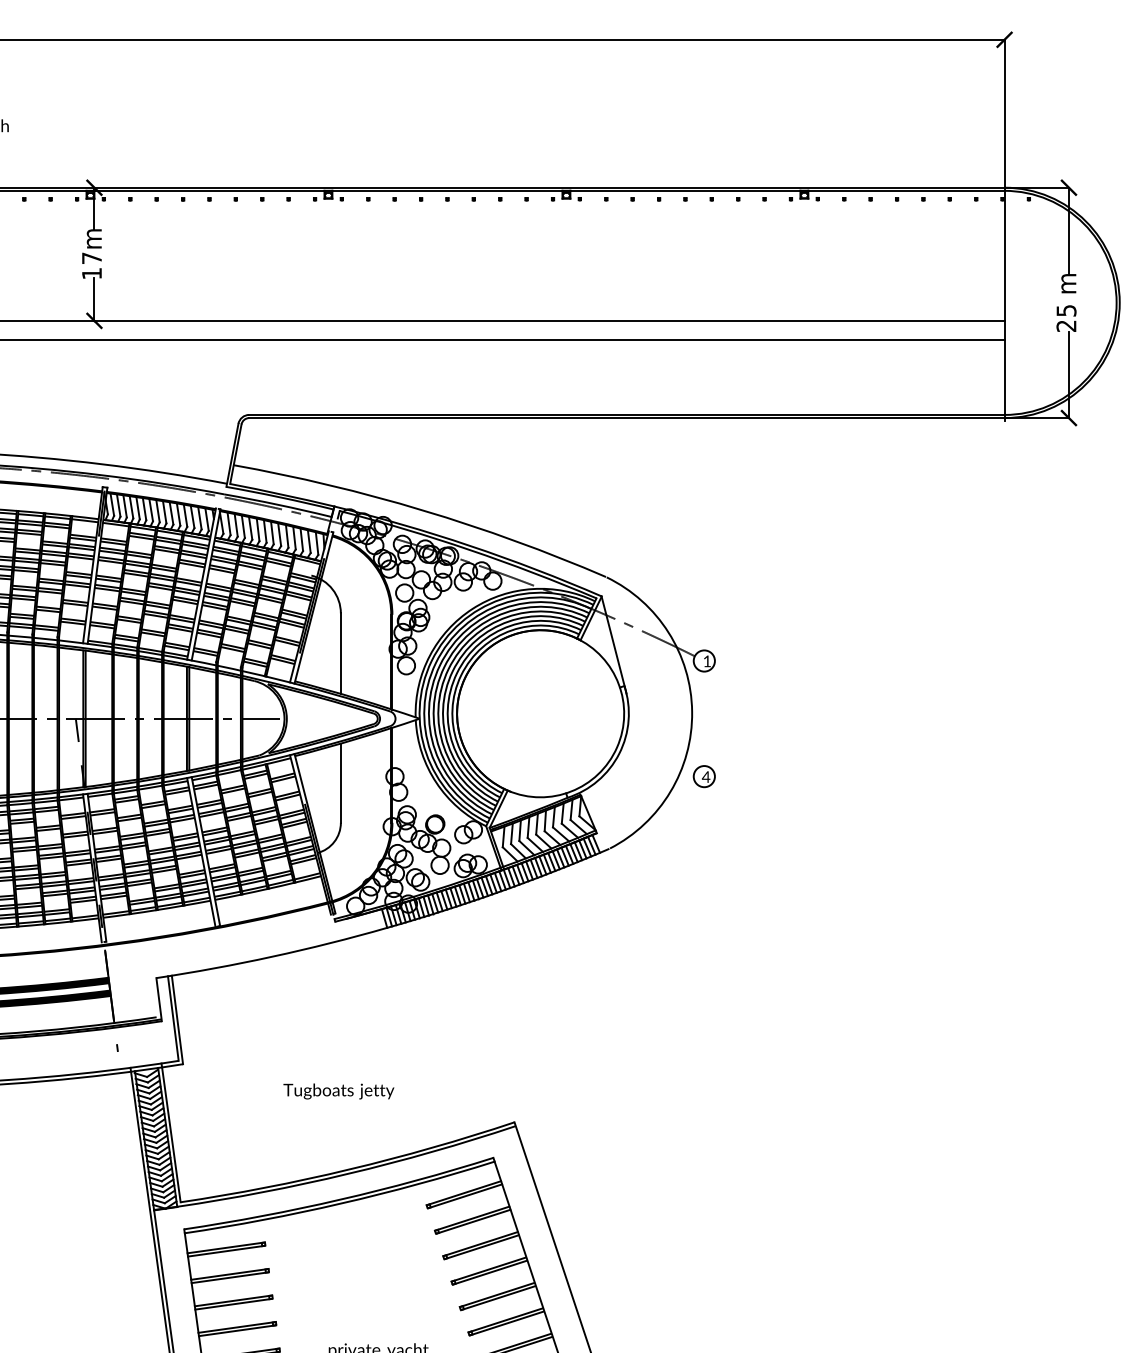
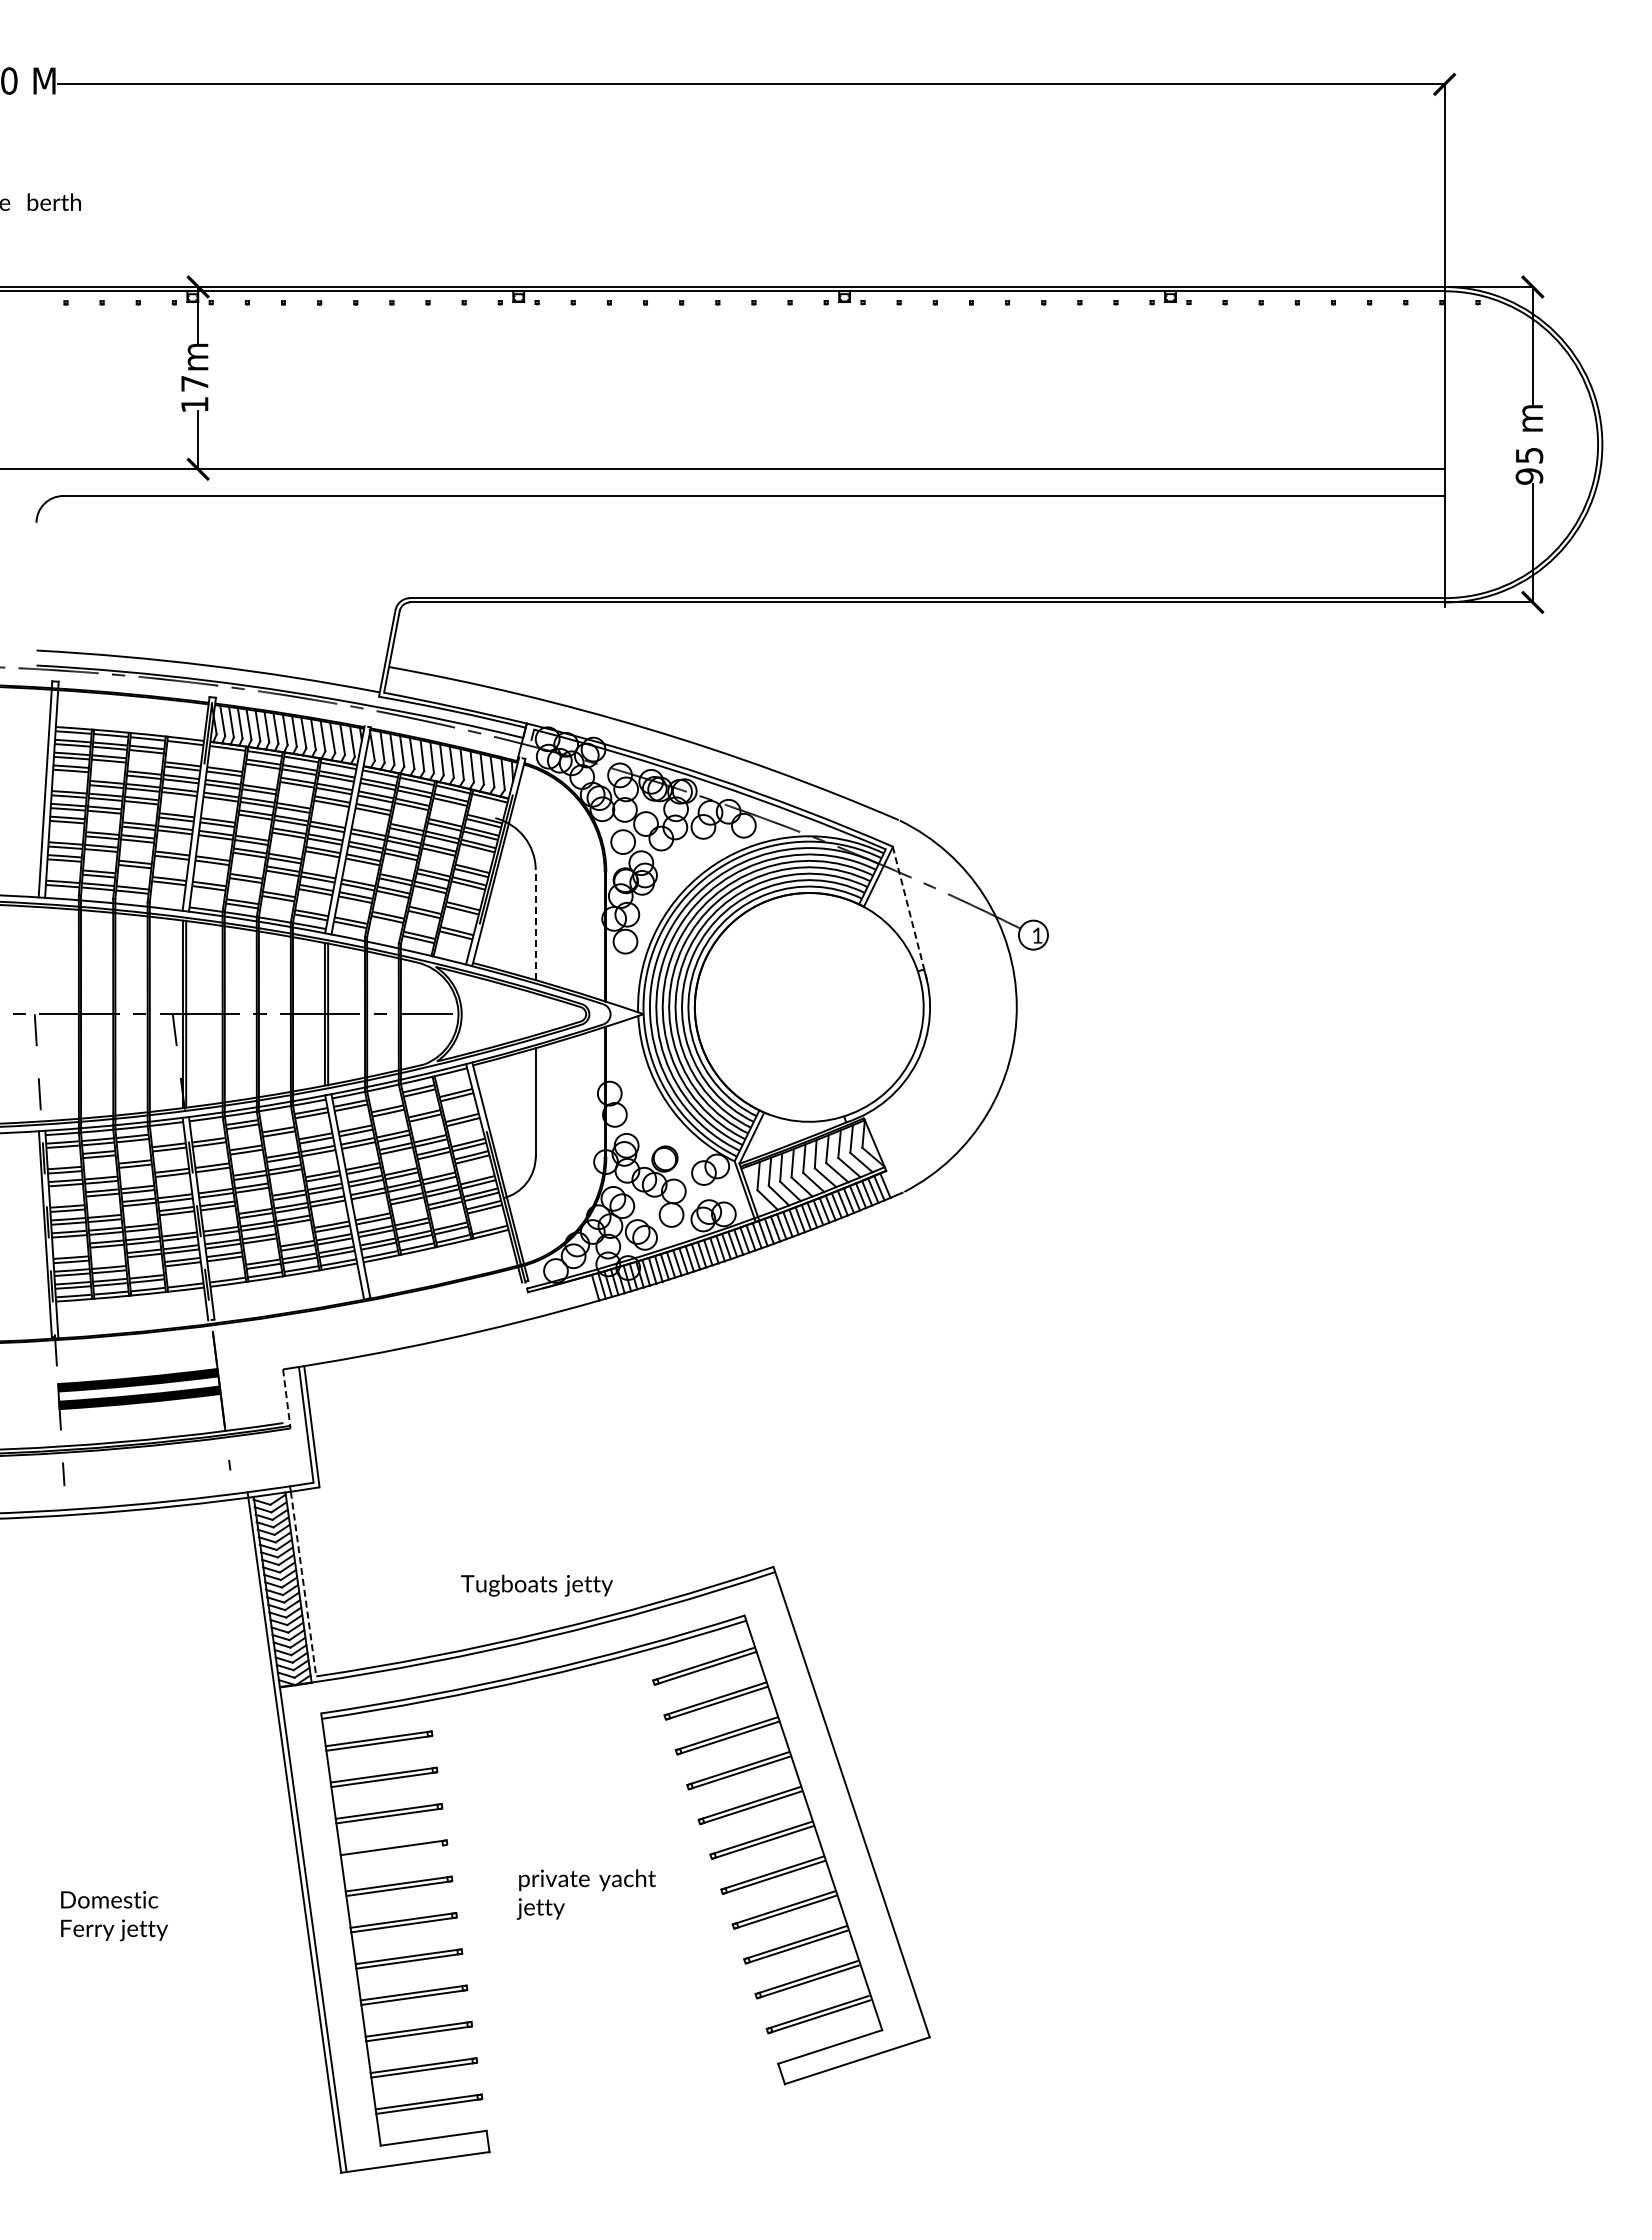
text: (1066, 326) -> (1529, 476), 25 -> 95
line: (613, 645) -> (909, 913), solid -> dashed
line: (340, 653) -> (535, 924), solid -> dashed
part: (704, 776) -> (1033, 1093), removed
line: (158, 999) -> (286, 1398), solid -> dashed
text: (338, 1091) -> (536, 1585), moved
line: (171, 1135) -> (303, 1584), solid -> dashed
line: (237, 1330) -> (394, 1851), removed

